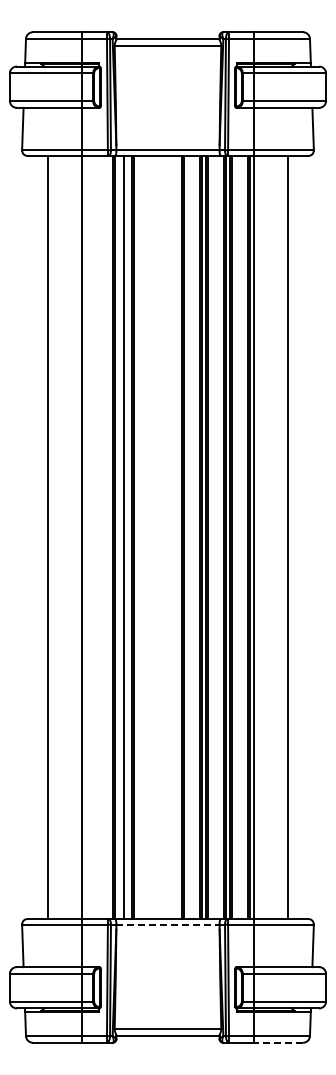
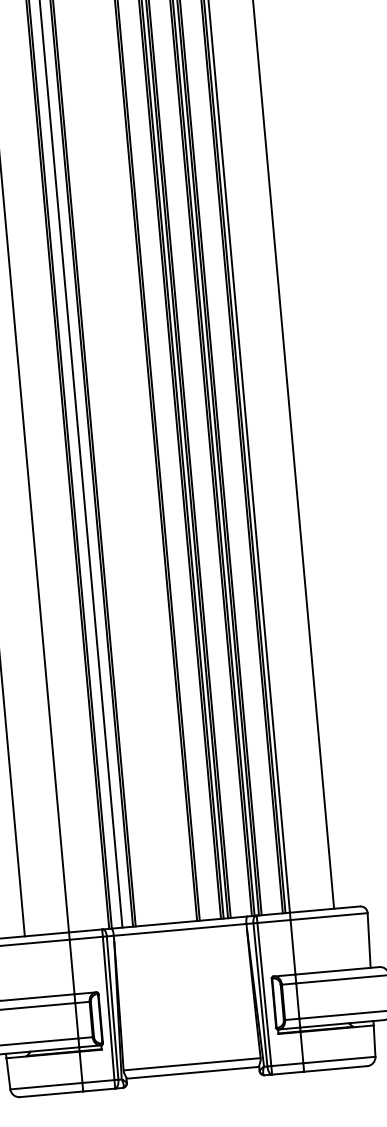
line: (167, 924) -> (179, 929), dashed -> solid
line: (278, 1042) -> (335, 1068), dashed -> solid

